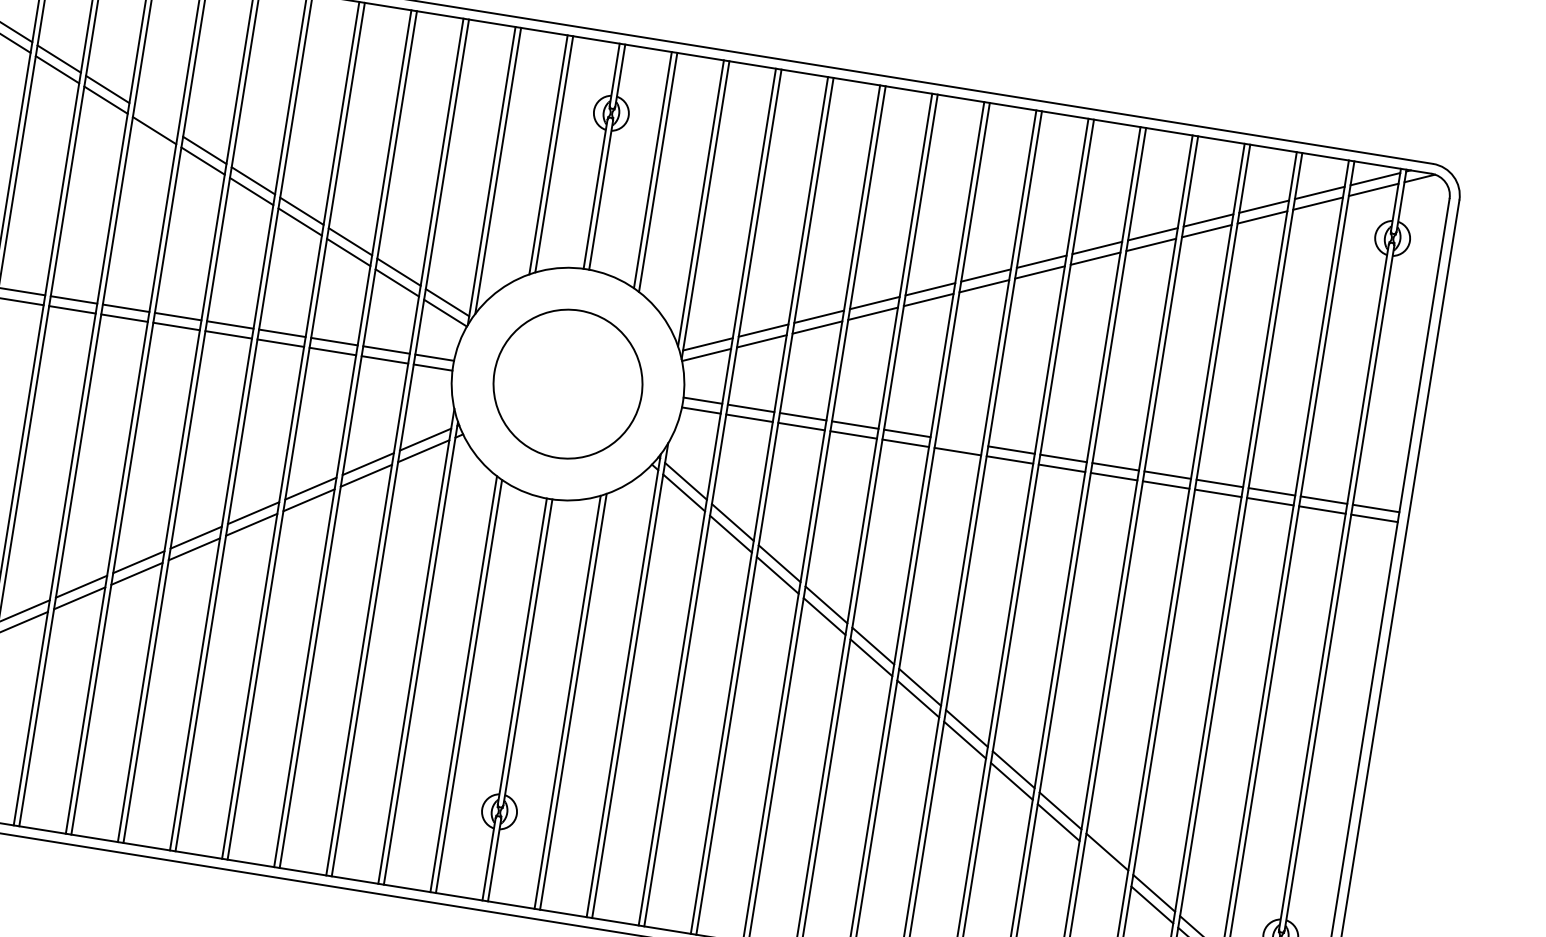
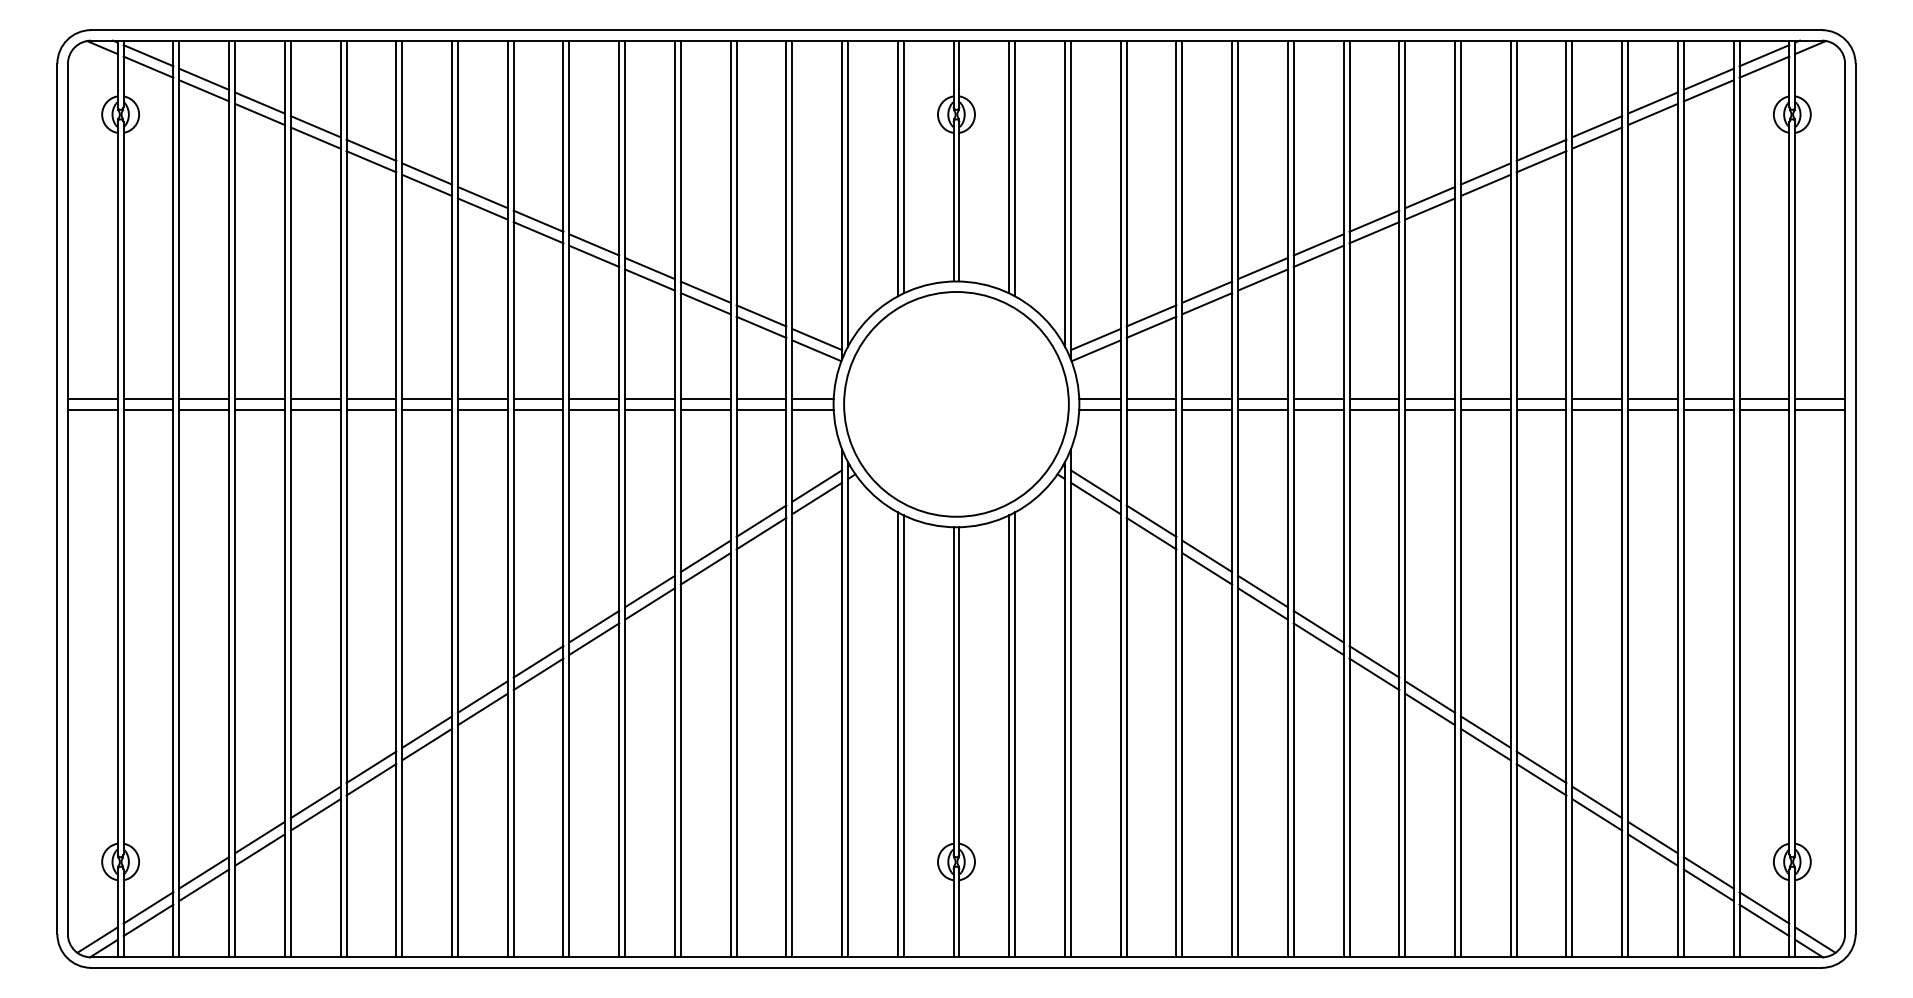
line: (155, 119) -> (482, 197), added
circle: (568, 384) -> (956, 404), size x1.43
line: (959, 442) -> (1374, 399), added
line: (1105, 863) -> (1597, 814), added

